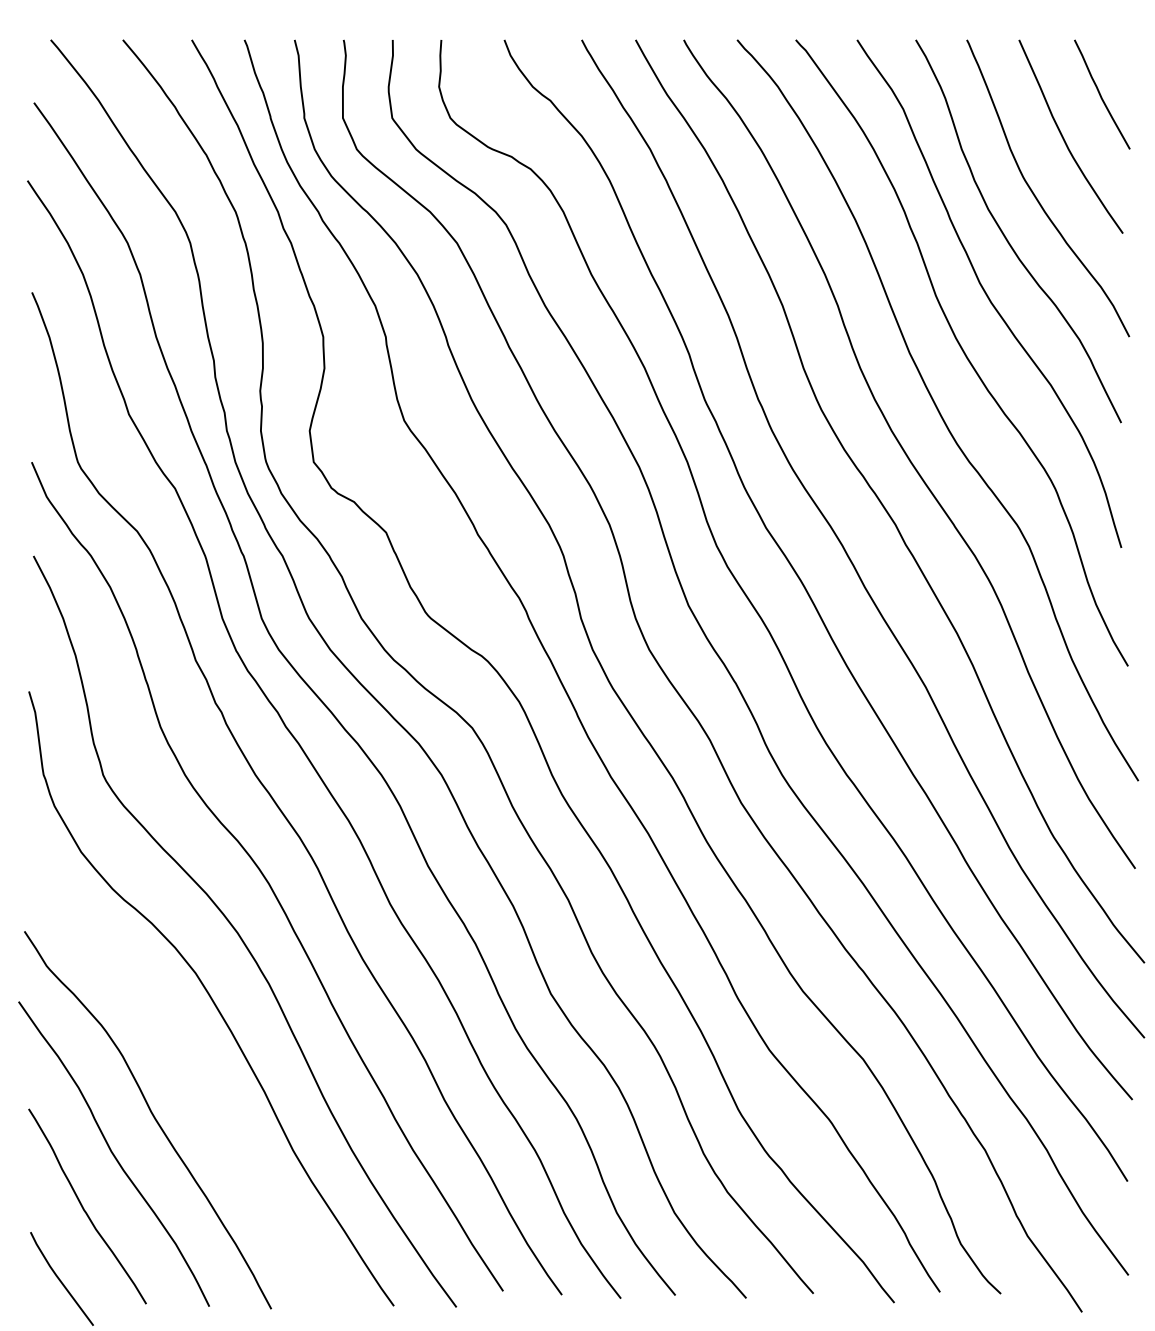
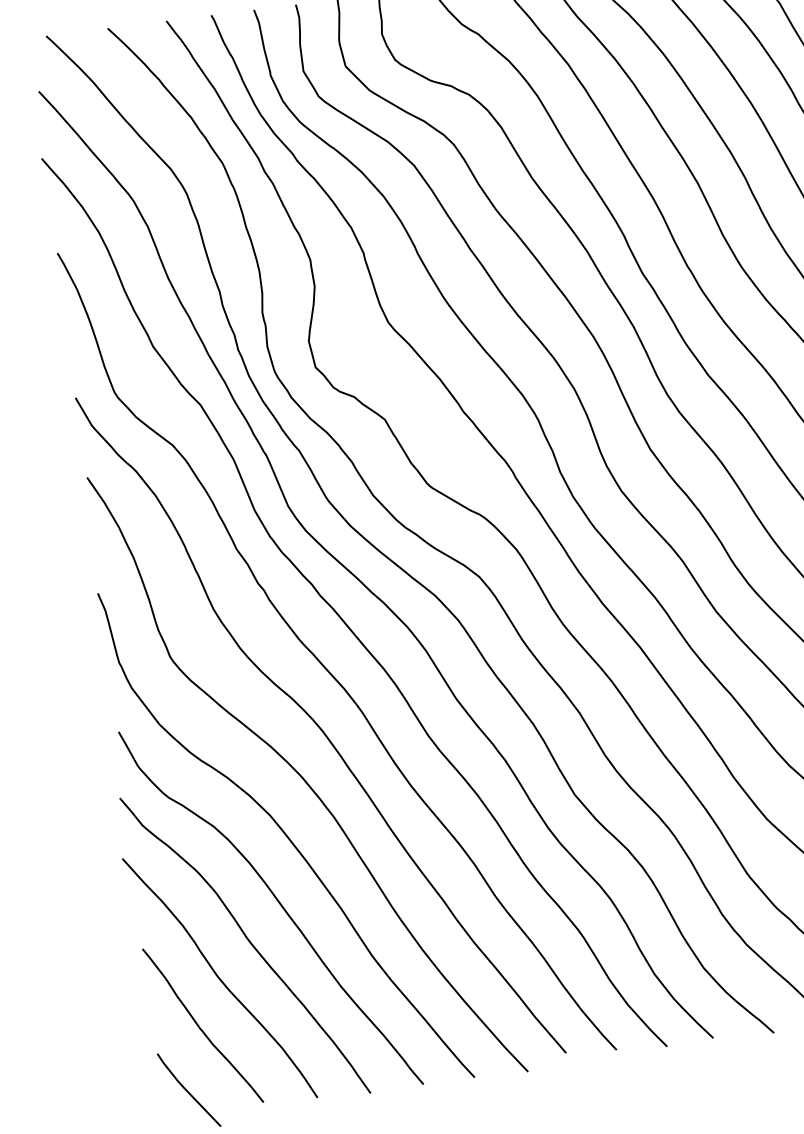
curve: (192, 1075) -> (278, 902), added

